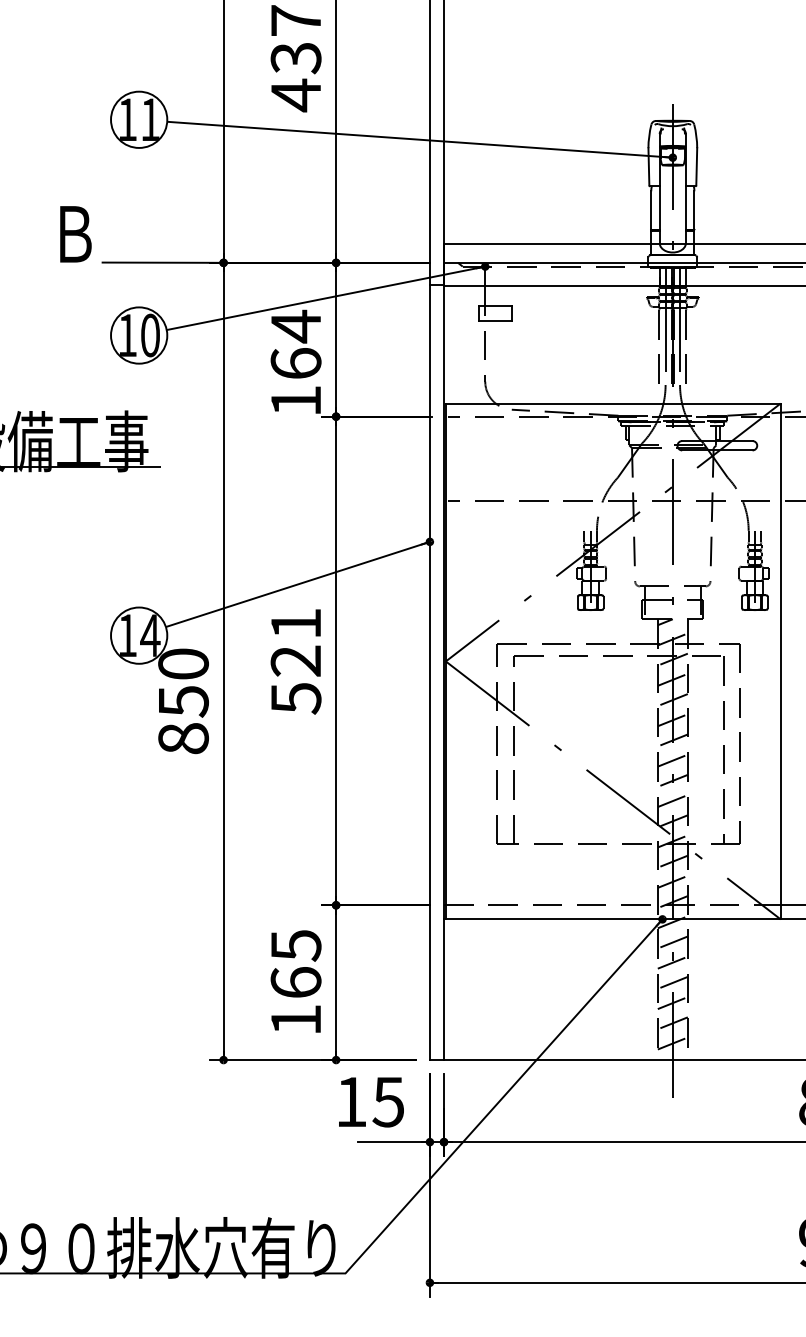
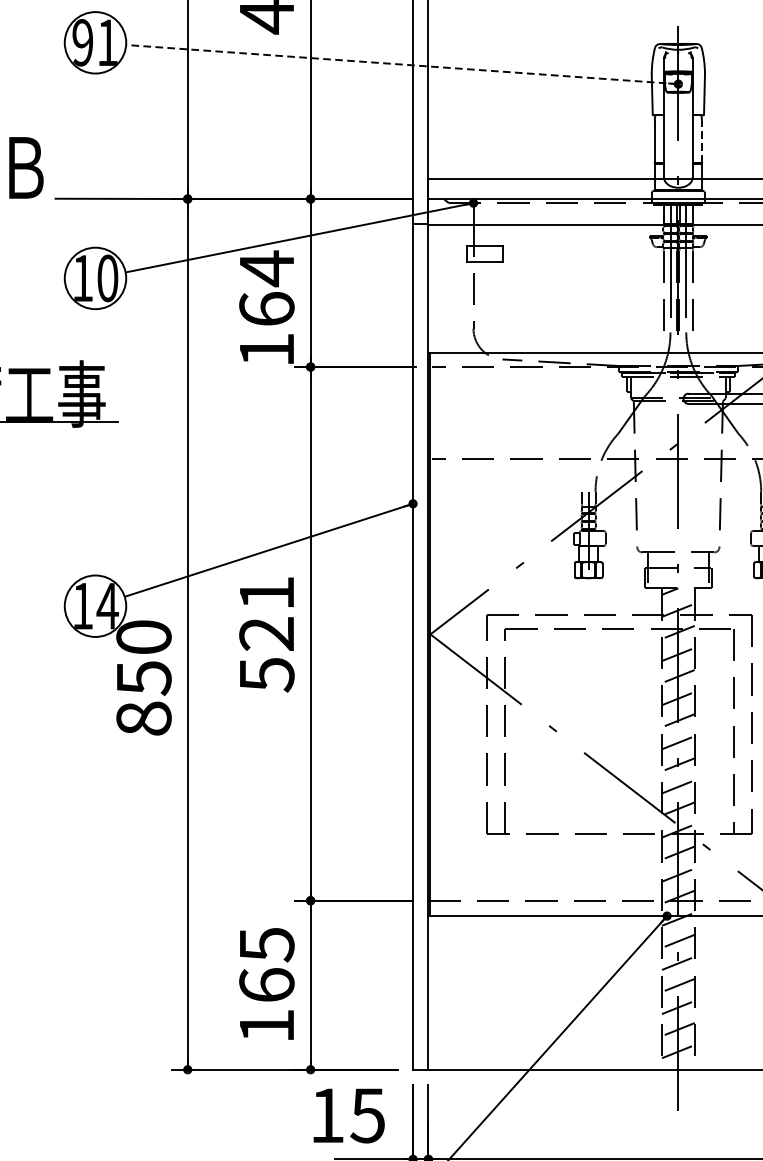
text: (127, 119) -> (82, 42), 11 -> 91
line: (419, 139) -> (401, 64), solid -> dashed
line: (694, 209) -> (702, 140), solid -> dashed

